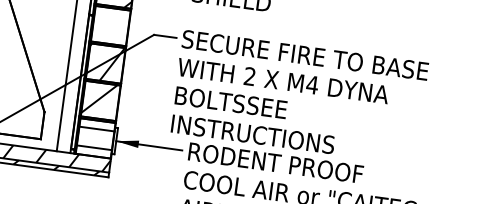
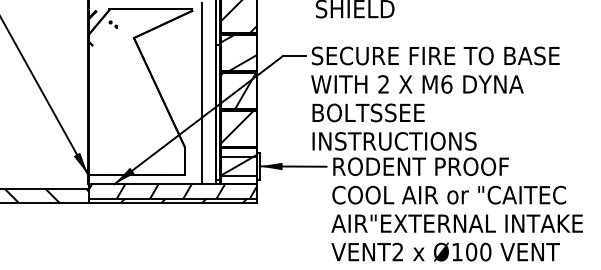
hatch: (110, 26) -> (238, 53), added
text: (312, 85) -> (446, 84), M4 -> M6
hatch: (95, 136) -> (238, 164), added

